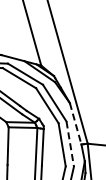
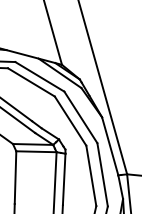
line: (75, 124) -> (109, 147), dashed -> solid
line: (70, 144) -> (102, 175), dashed -> solid

